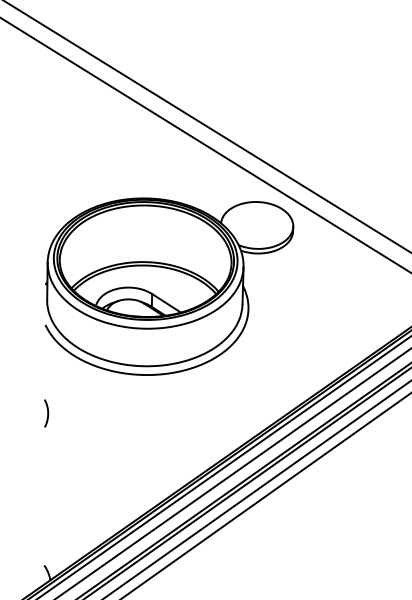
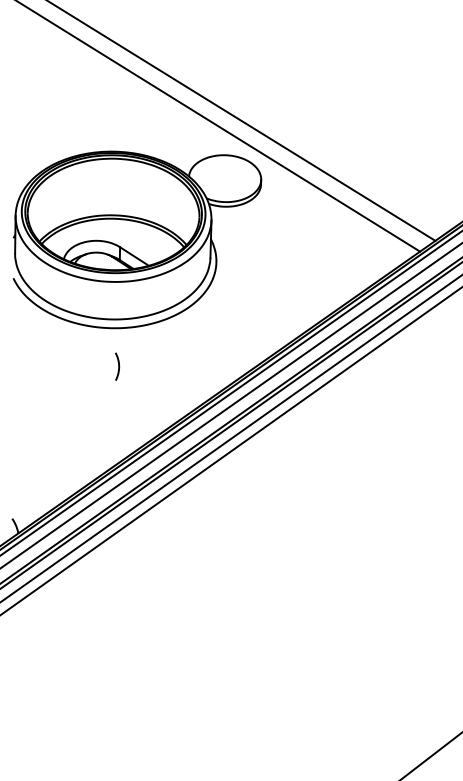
curve: (47, 413) -> (118, 366), moved

